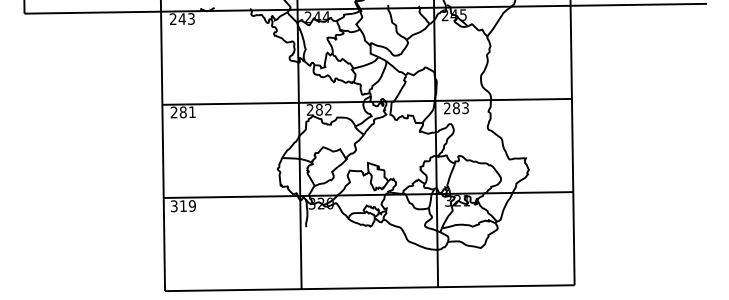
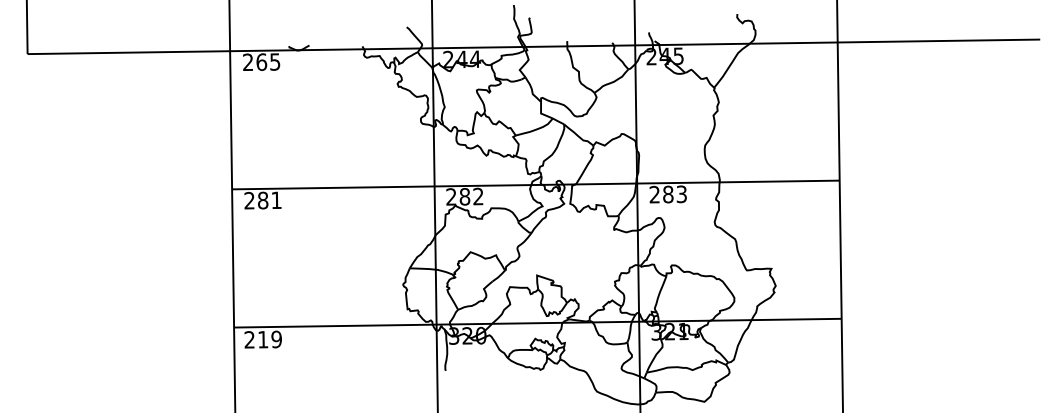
text: (186, 18) -> (267, 61), 243 -> 265
text: (173, 206) -> (248, 340), 319 -> 219

